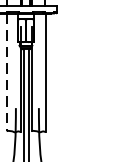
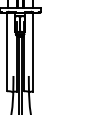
line: (7, 72) -> (7, 52), dashed -> solid

